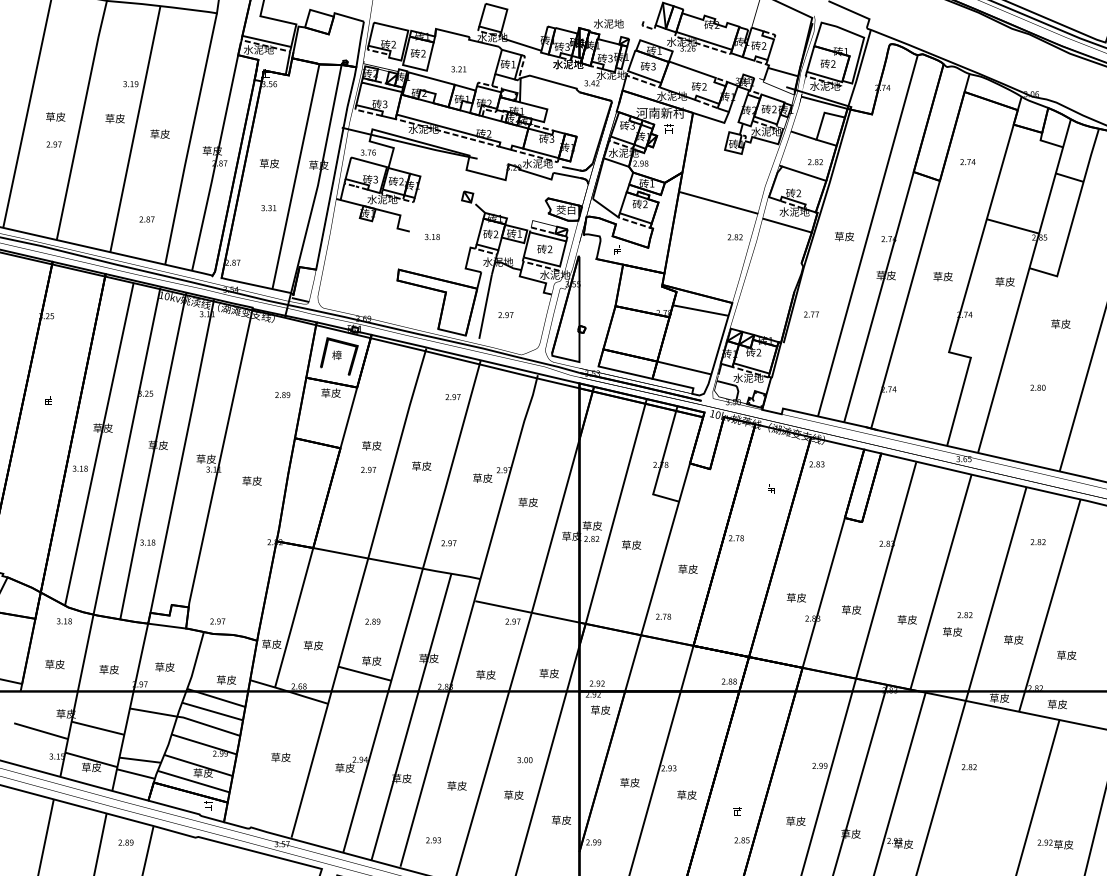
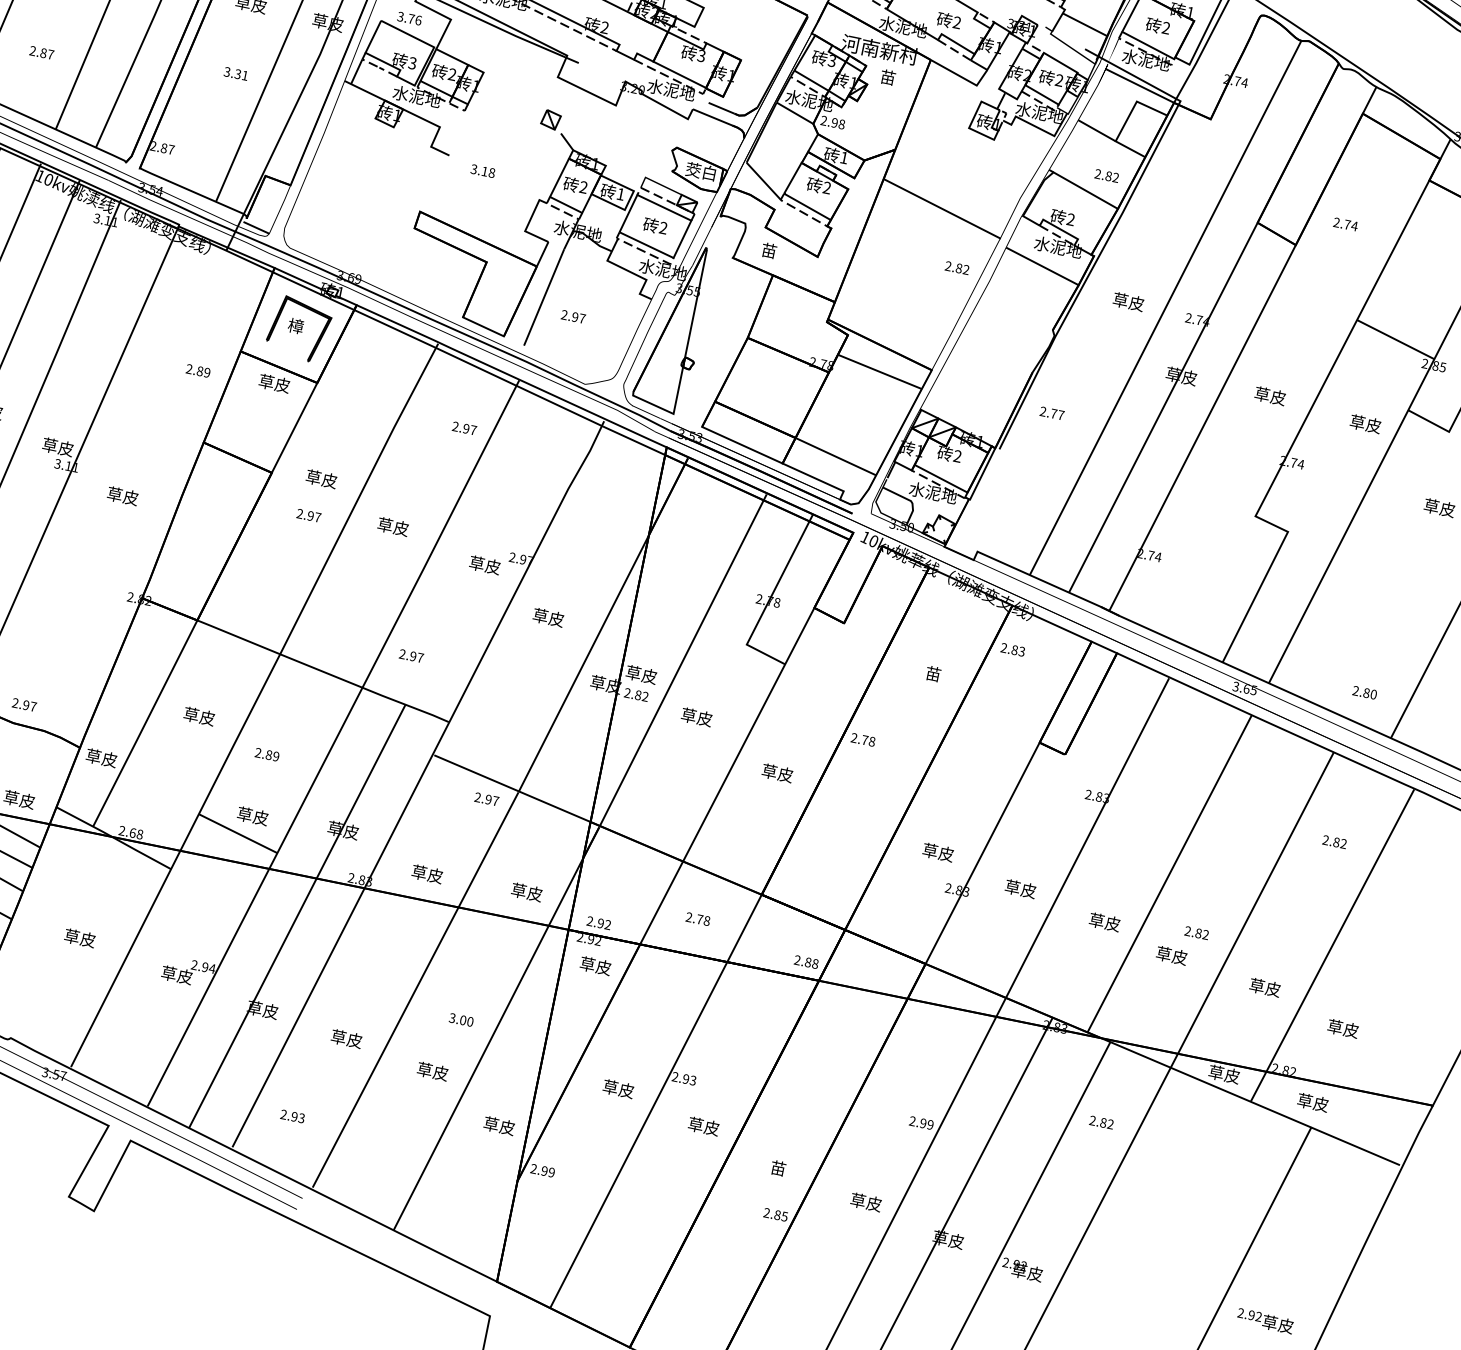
text: (1037, 387) -> (1364, 692), moved
text: (663, 616) -> (698, 918), moved
text: (312, 645) -> (197, 715), moved
text: (969, 767) -> (1101, 1123), moved

